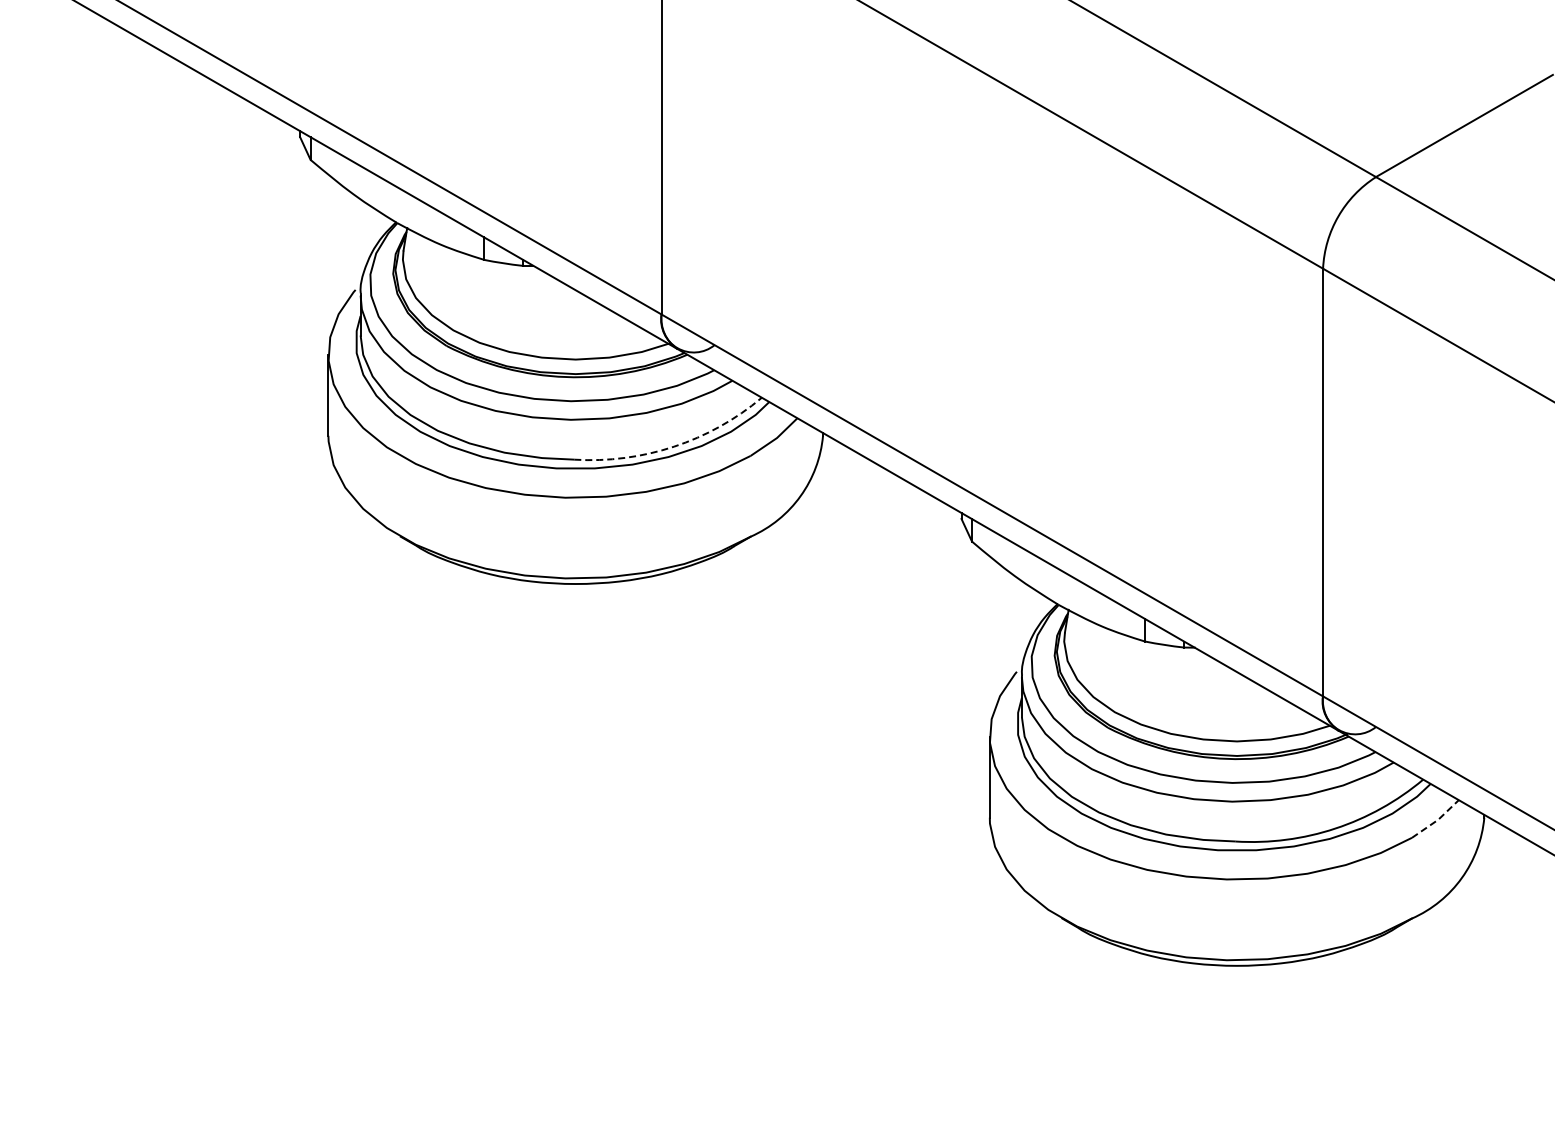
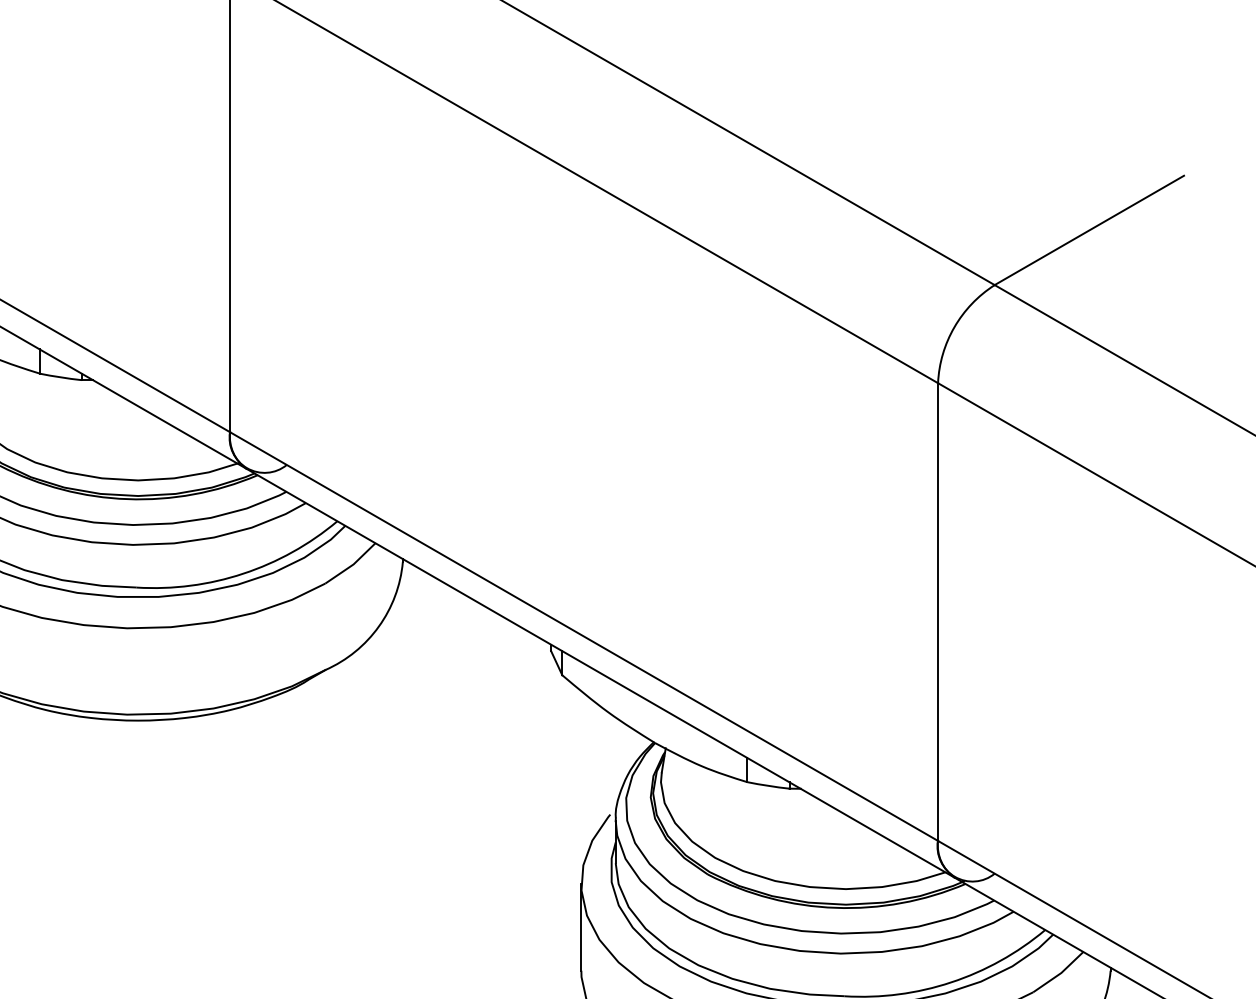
arc: (674, 446) -> (243, 573), dashed -> solid
line: (1437, 820) -> (1060, 973), dashed -> solid

